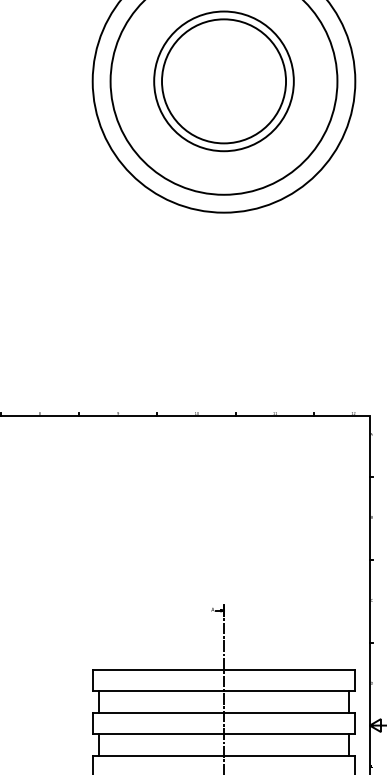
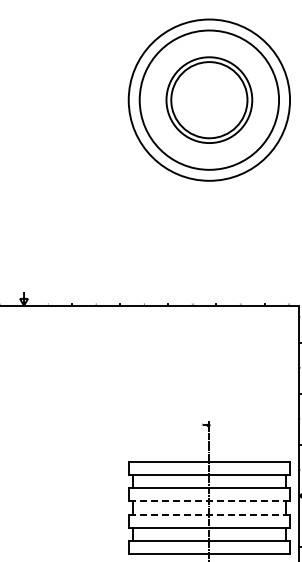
line: (224, 734) -> (209, 501), solid -> dashed
line: (224, 755) -> (209, 514), solid -> dashed

